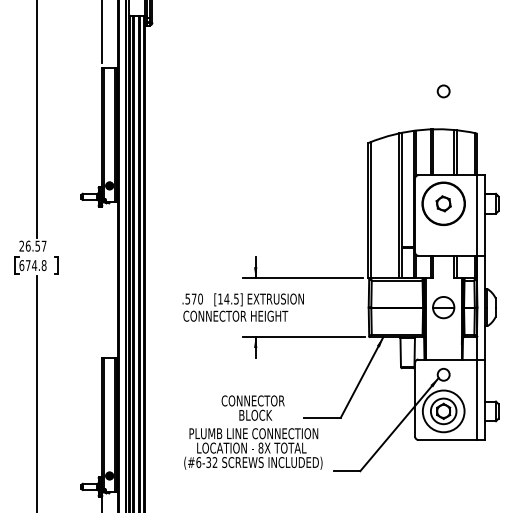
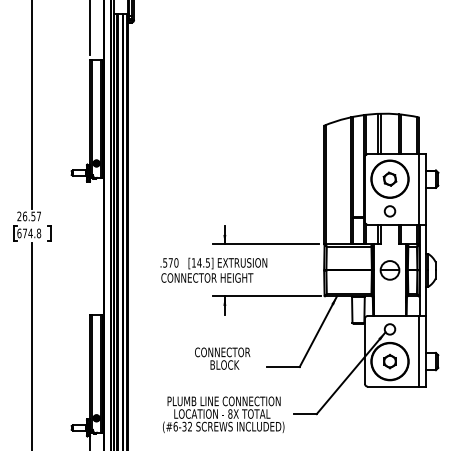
circle: (443, 91) -> (389, 211), moved
circle: (443, 411) -> (389, 361), size x1.67
text: (253, 448) -> (223, 414), moved

